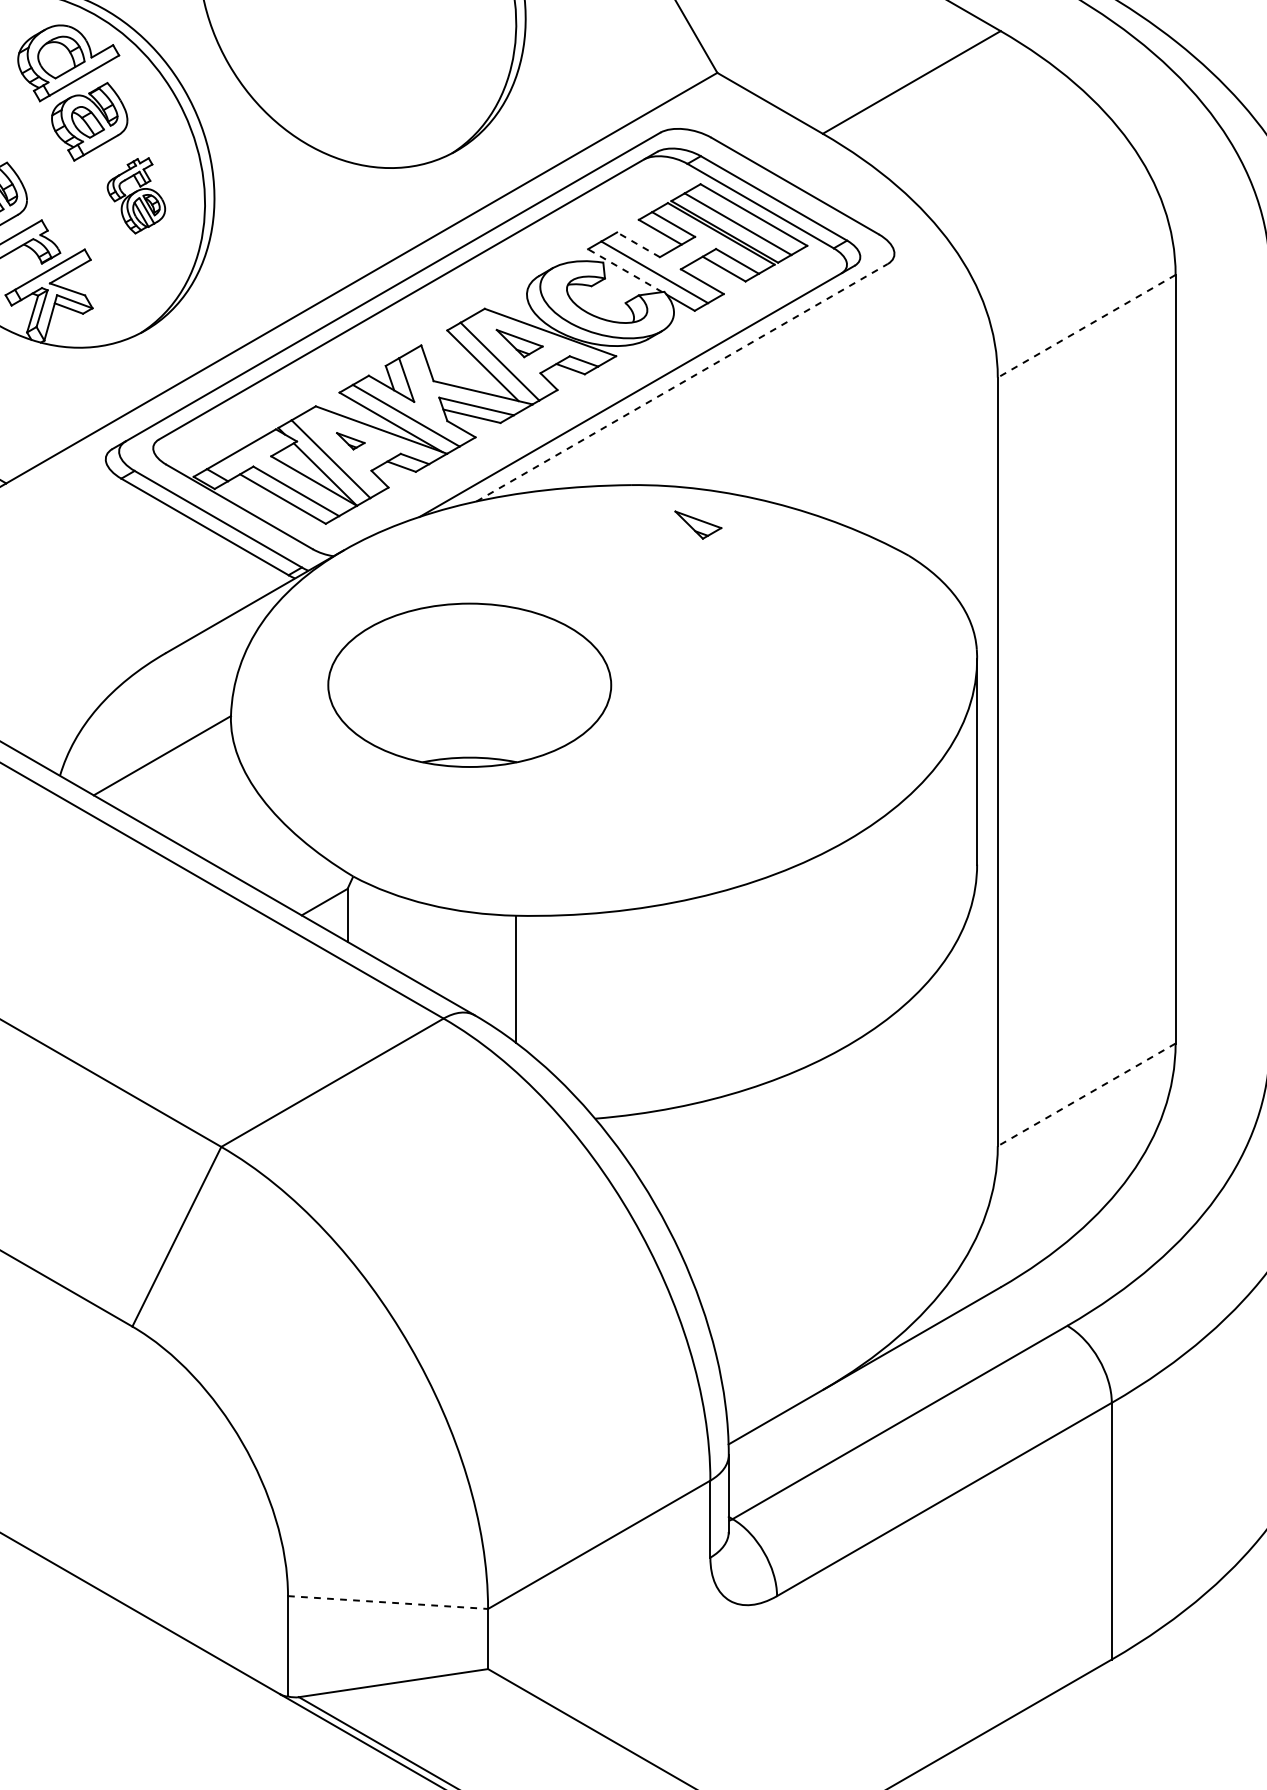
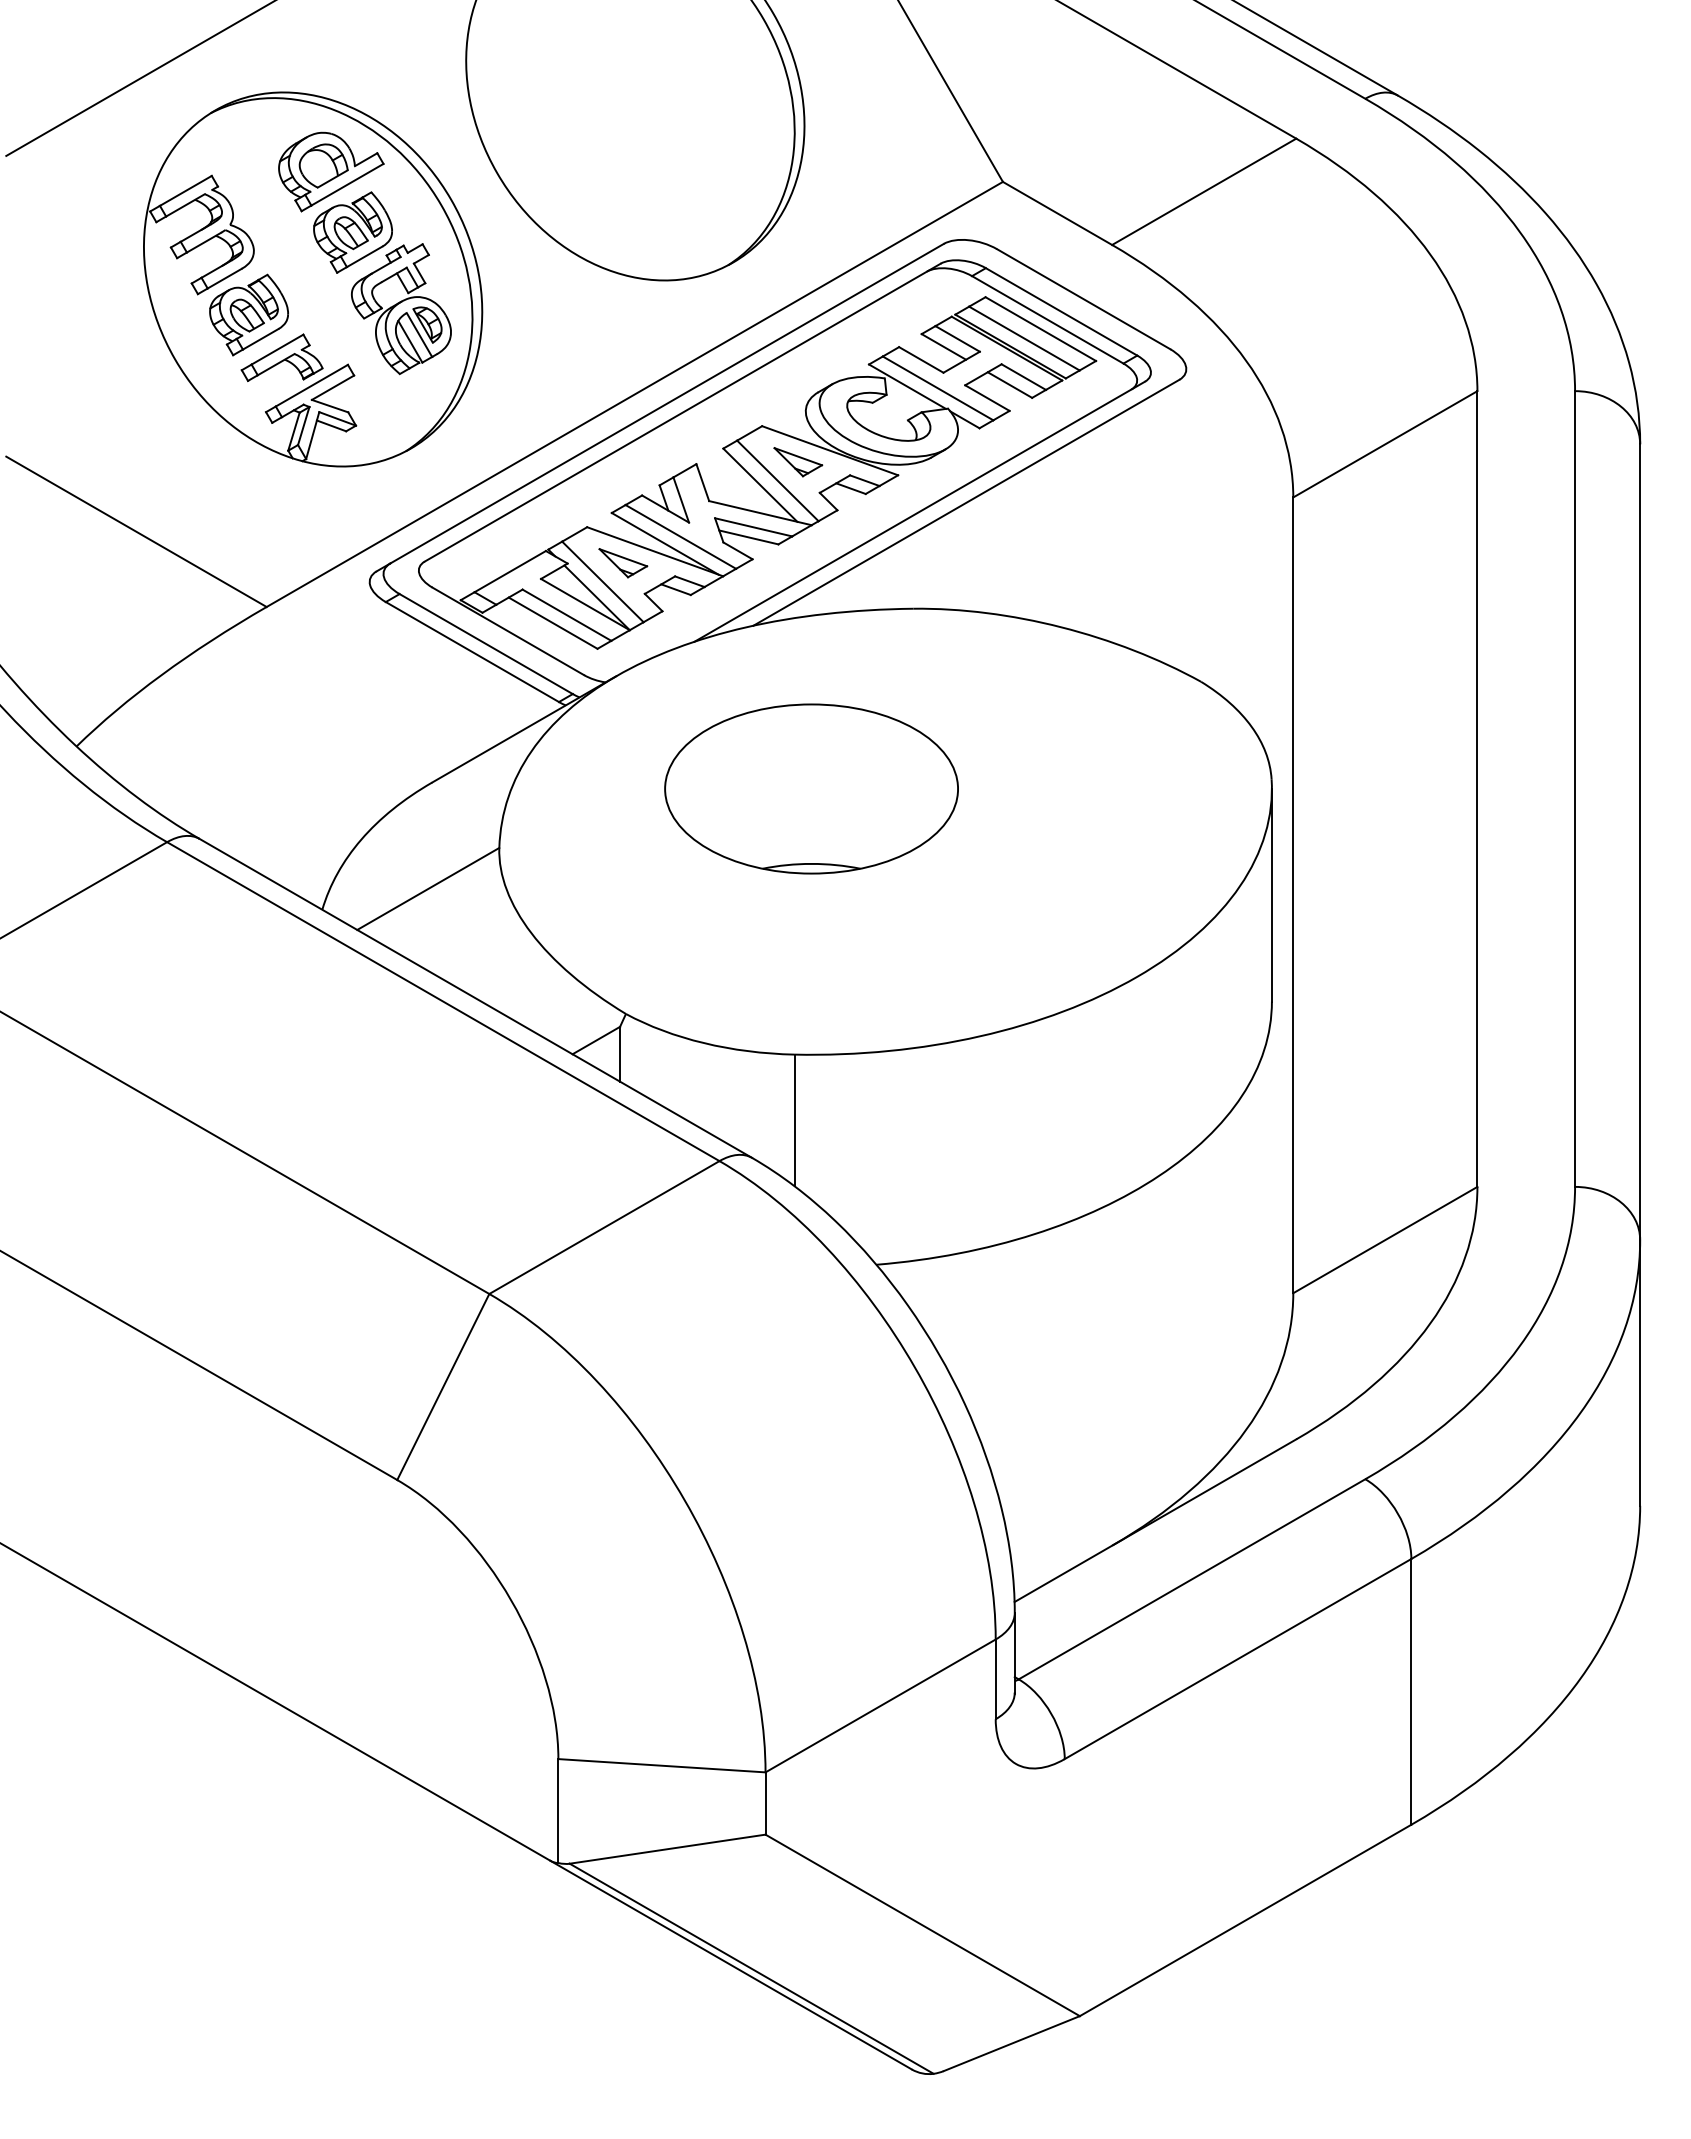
part: (136, 196) -> (401, 309), size x1.67
line: (638, 244) -> (921, 359), dashed -> solid
line: (625, 270) -> (907, 386), dashed -> solid
line: (1085, 326) -> (1384, 444), dashed -> solid
line: (682, 382) -> (966, 502), dashed -> solid
part: (350, 441) -> (623, 563), size x1.67
part: (698, 525) -> (983, 650), removed
part: (469, 684) -> (811, 788), moved
line: (1085, 1095) -> (1384, 1240), dashed -> solid
line: (387, 1602) -> (661, 1765), dashed -> solid

